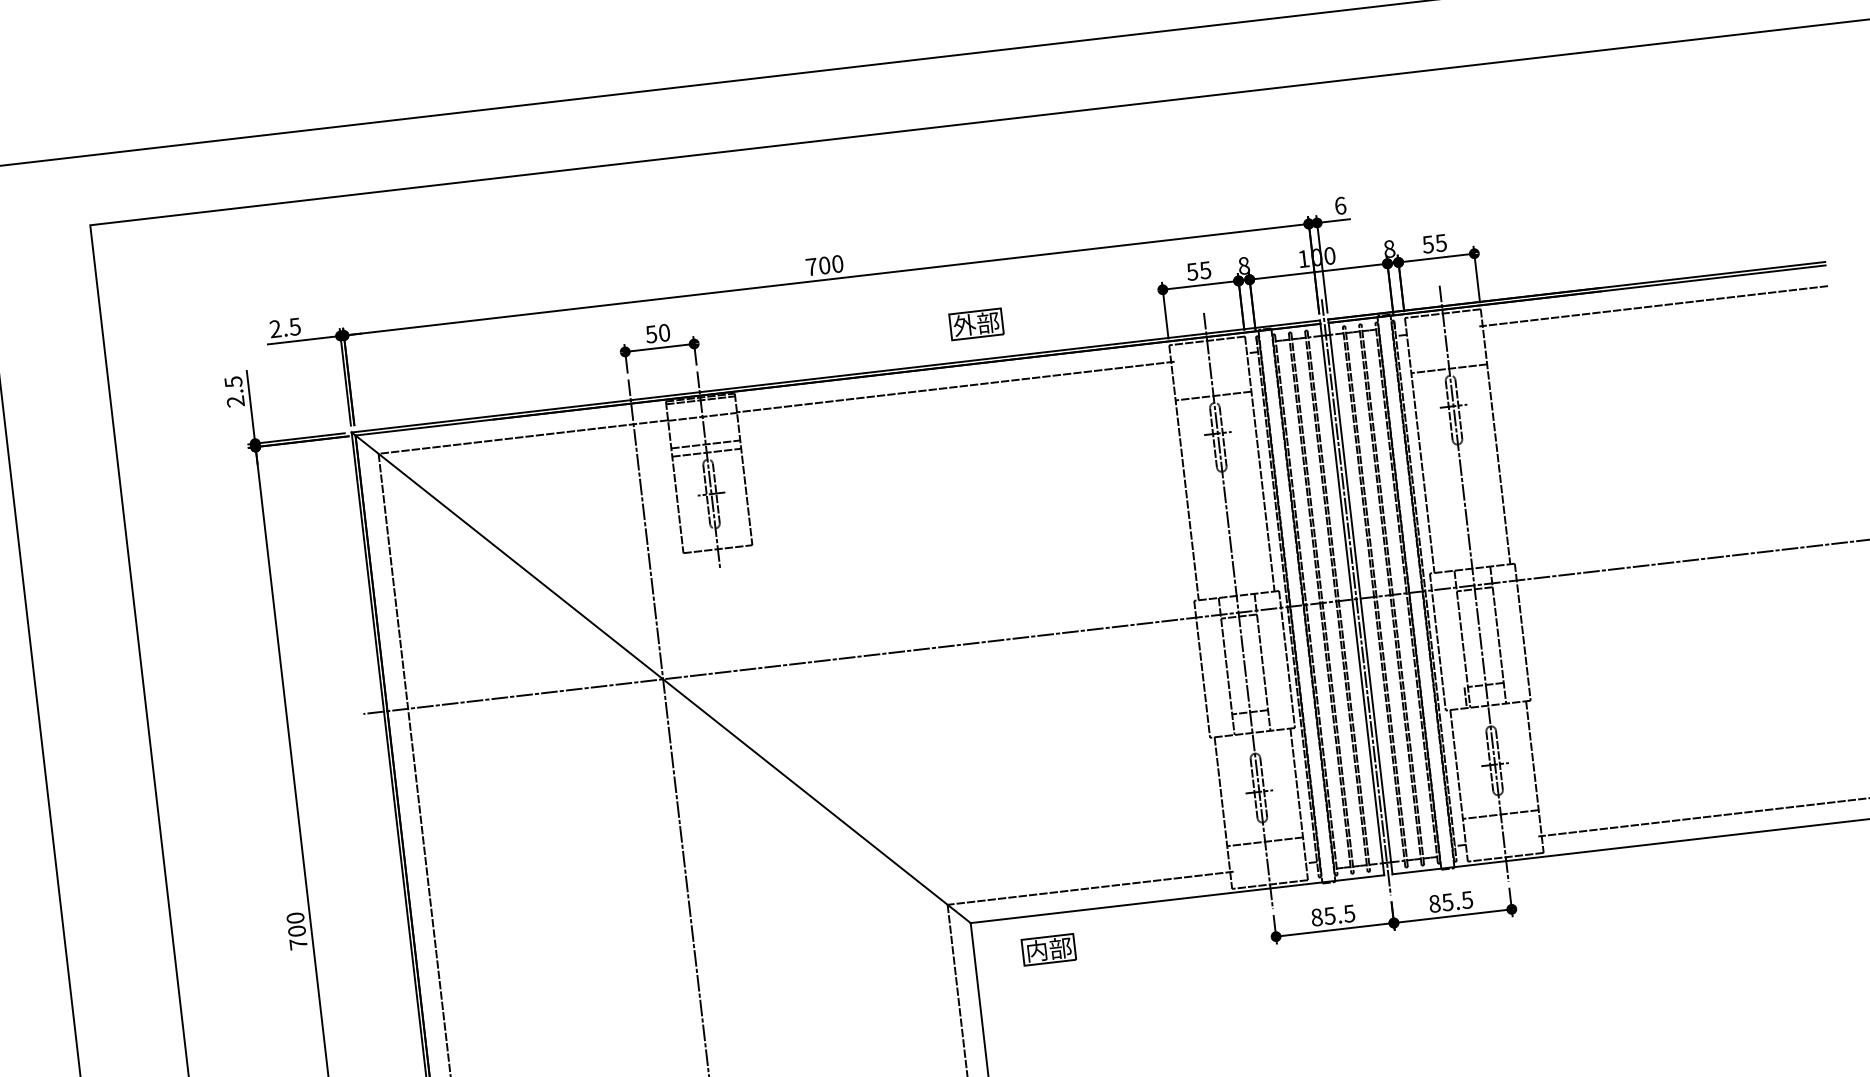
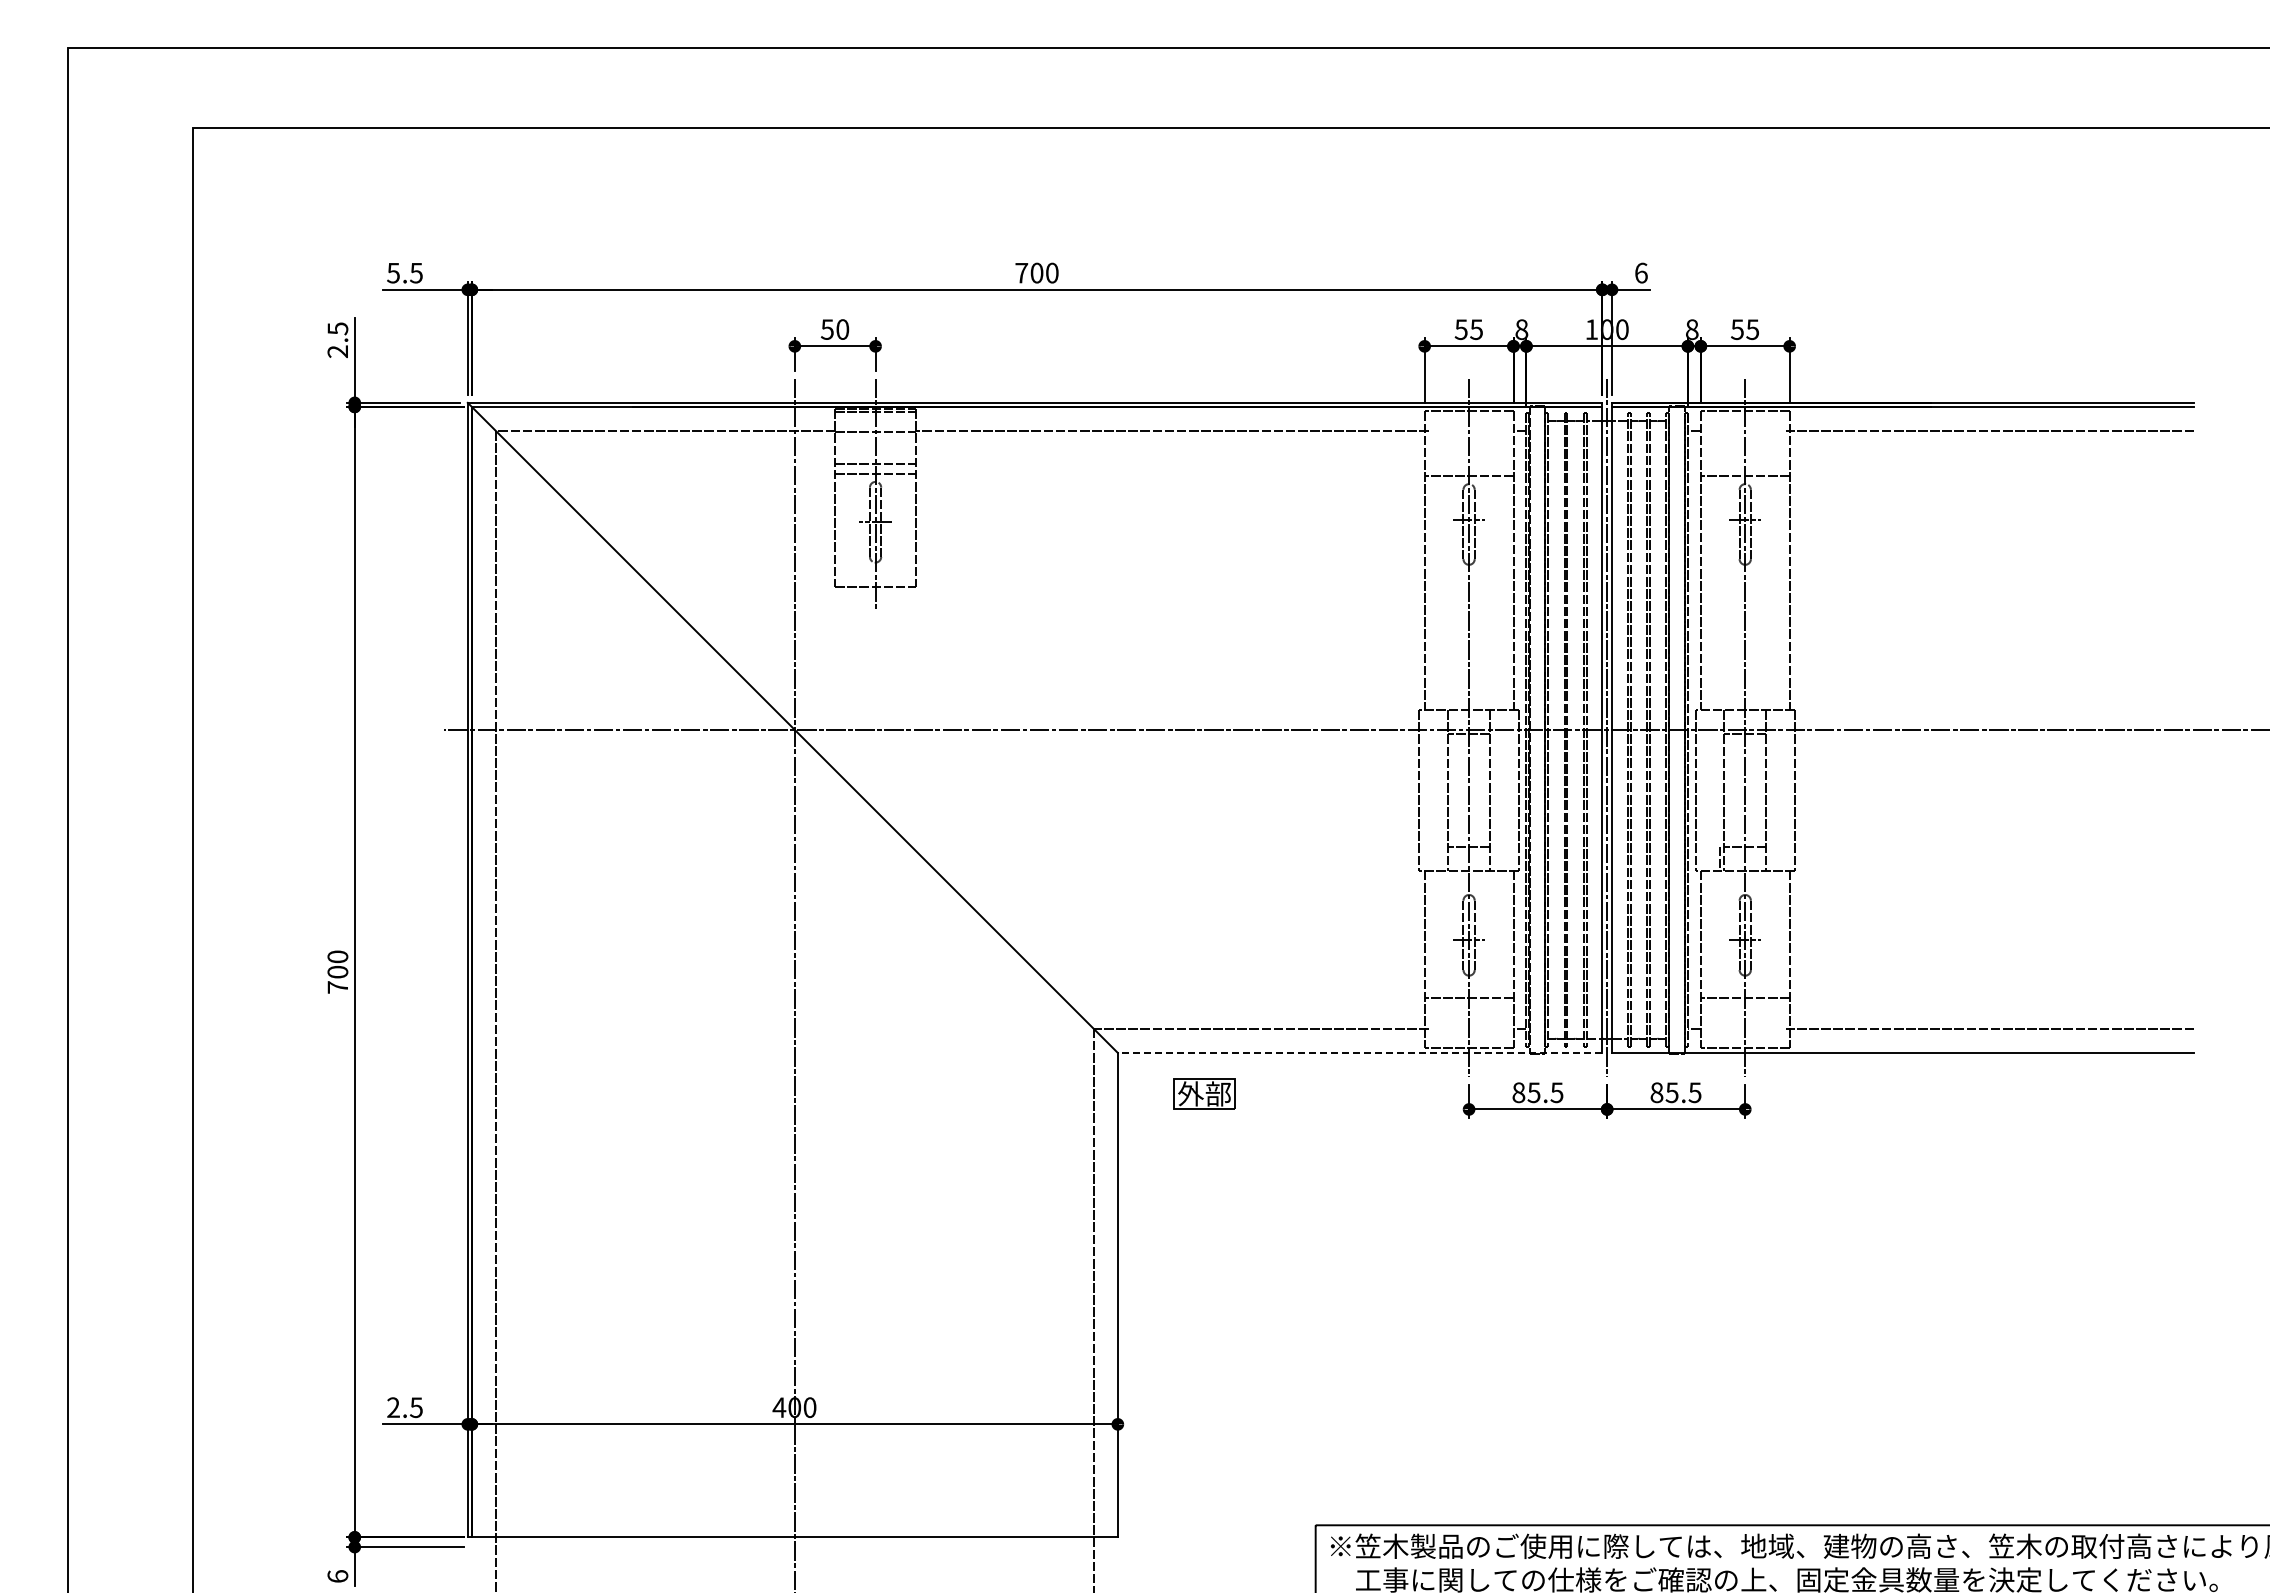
part: (976, 324) -> (1204, 361), removed
text: (275, 328) -> (393, 272), 2.5 -> 5.5
line: (1176, 898) -> (1359, 1052), solid -> dashed
text: (1036, 950) -> (1190, 1093), 内部 -> 外部

